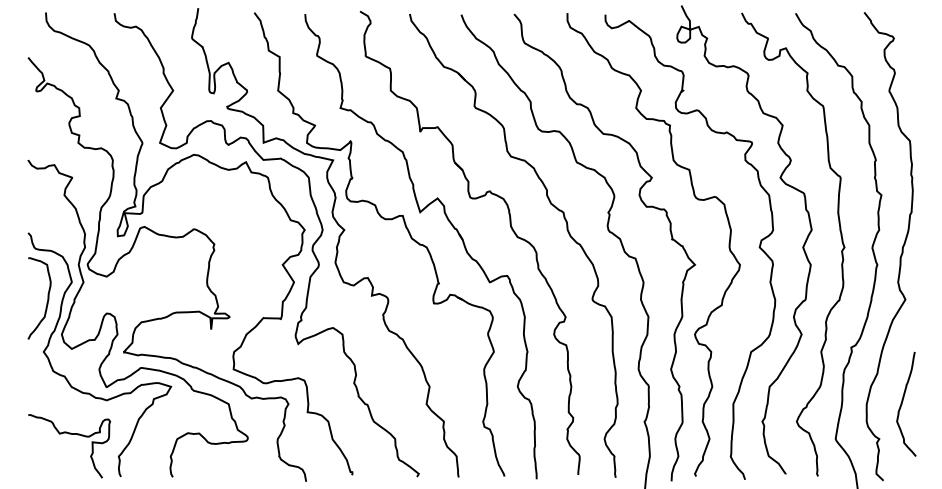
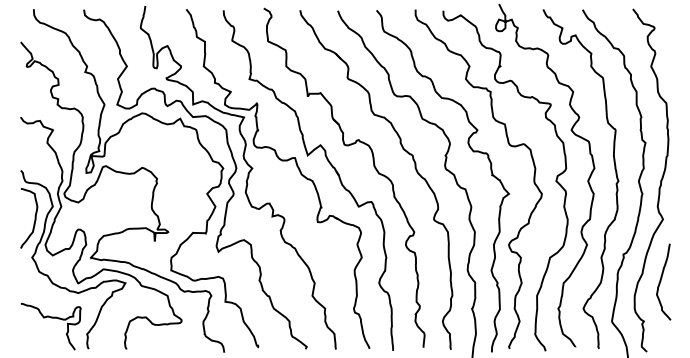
curve: (903, 401) -> (661, 280), moved

